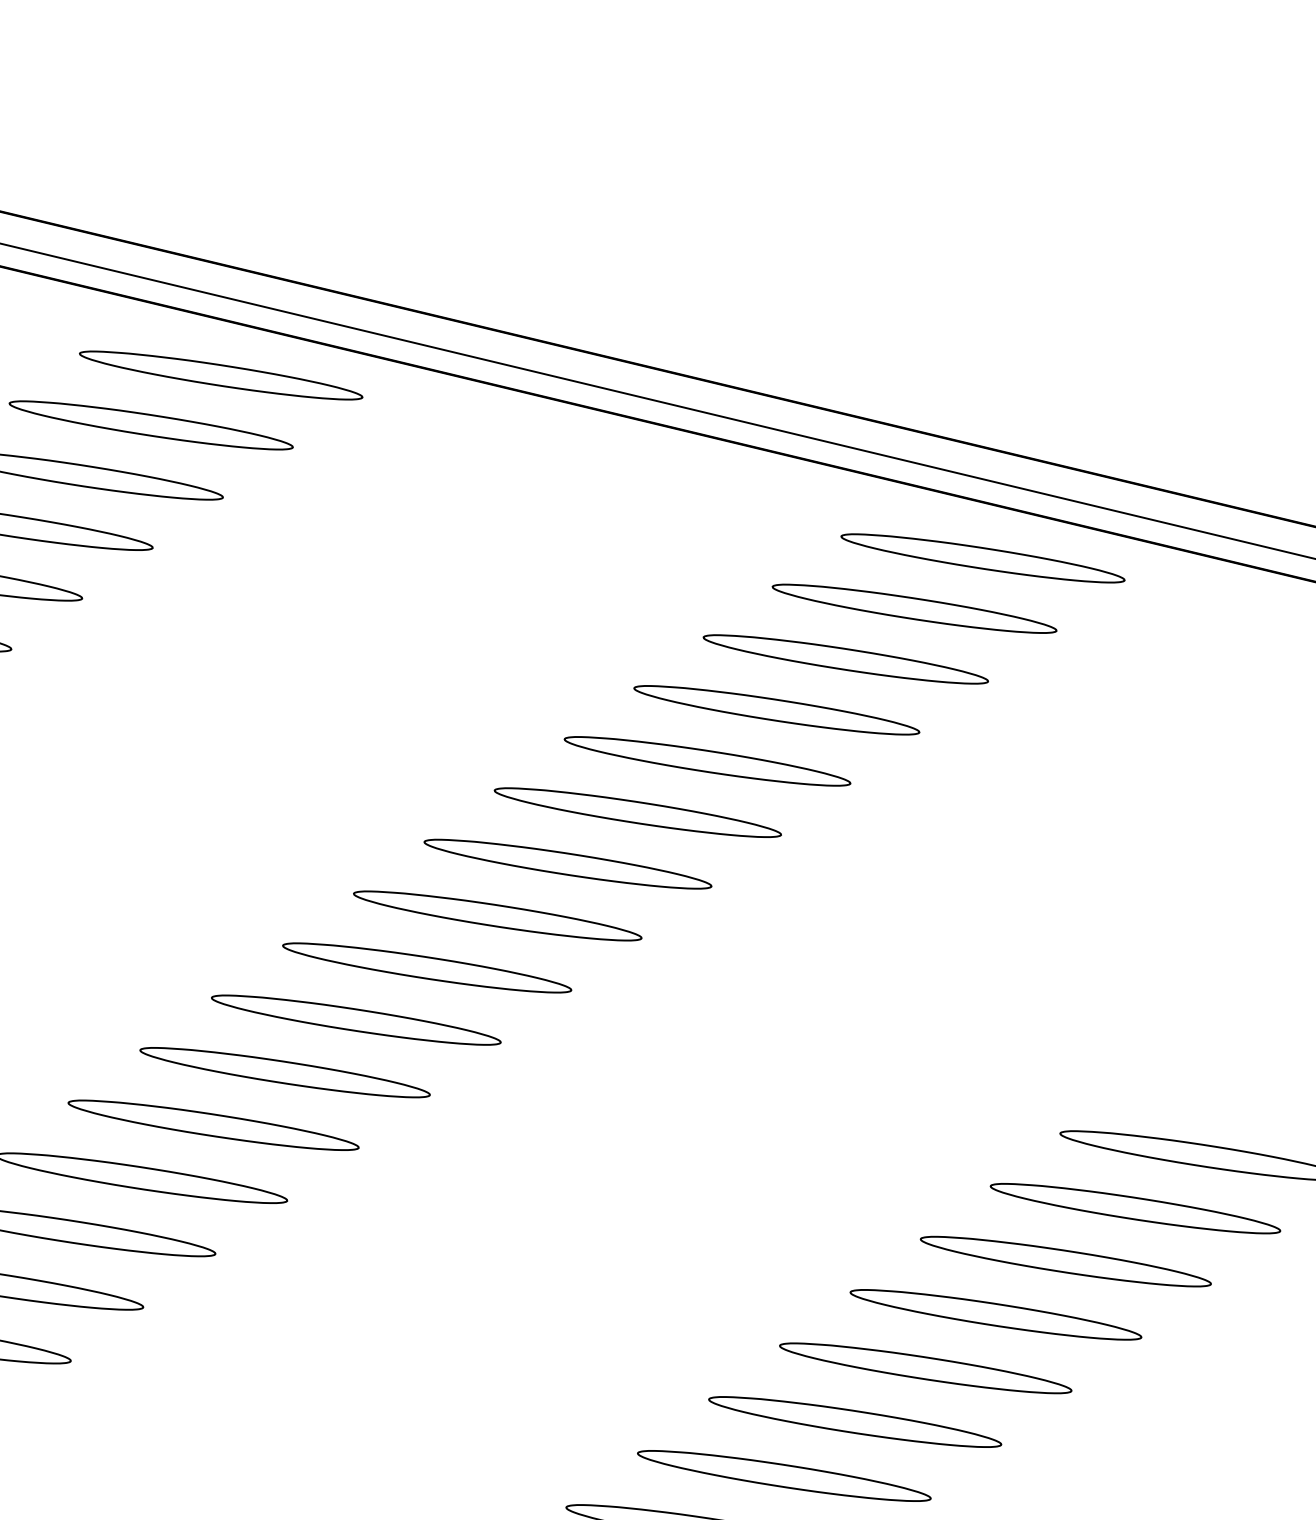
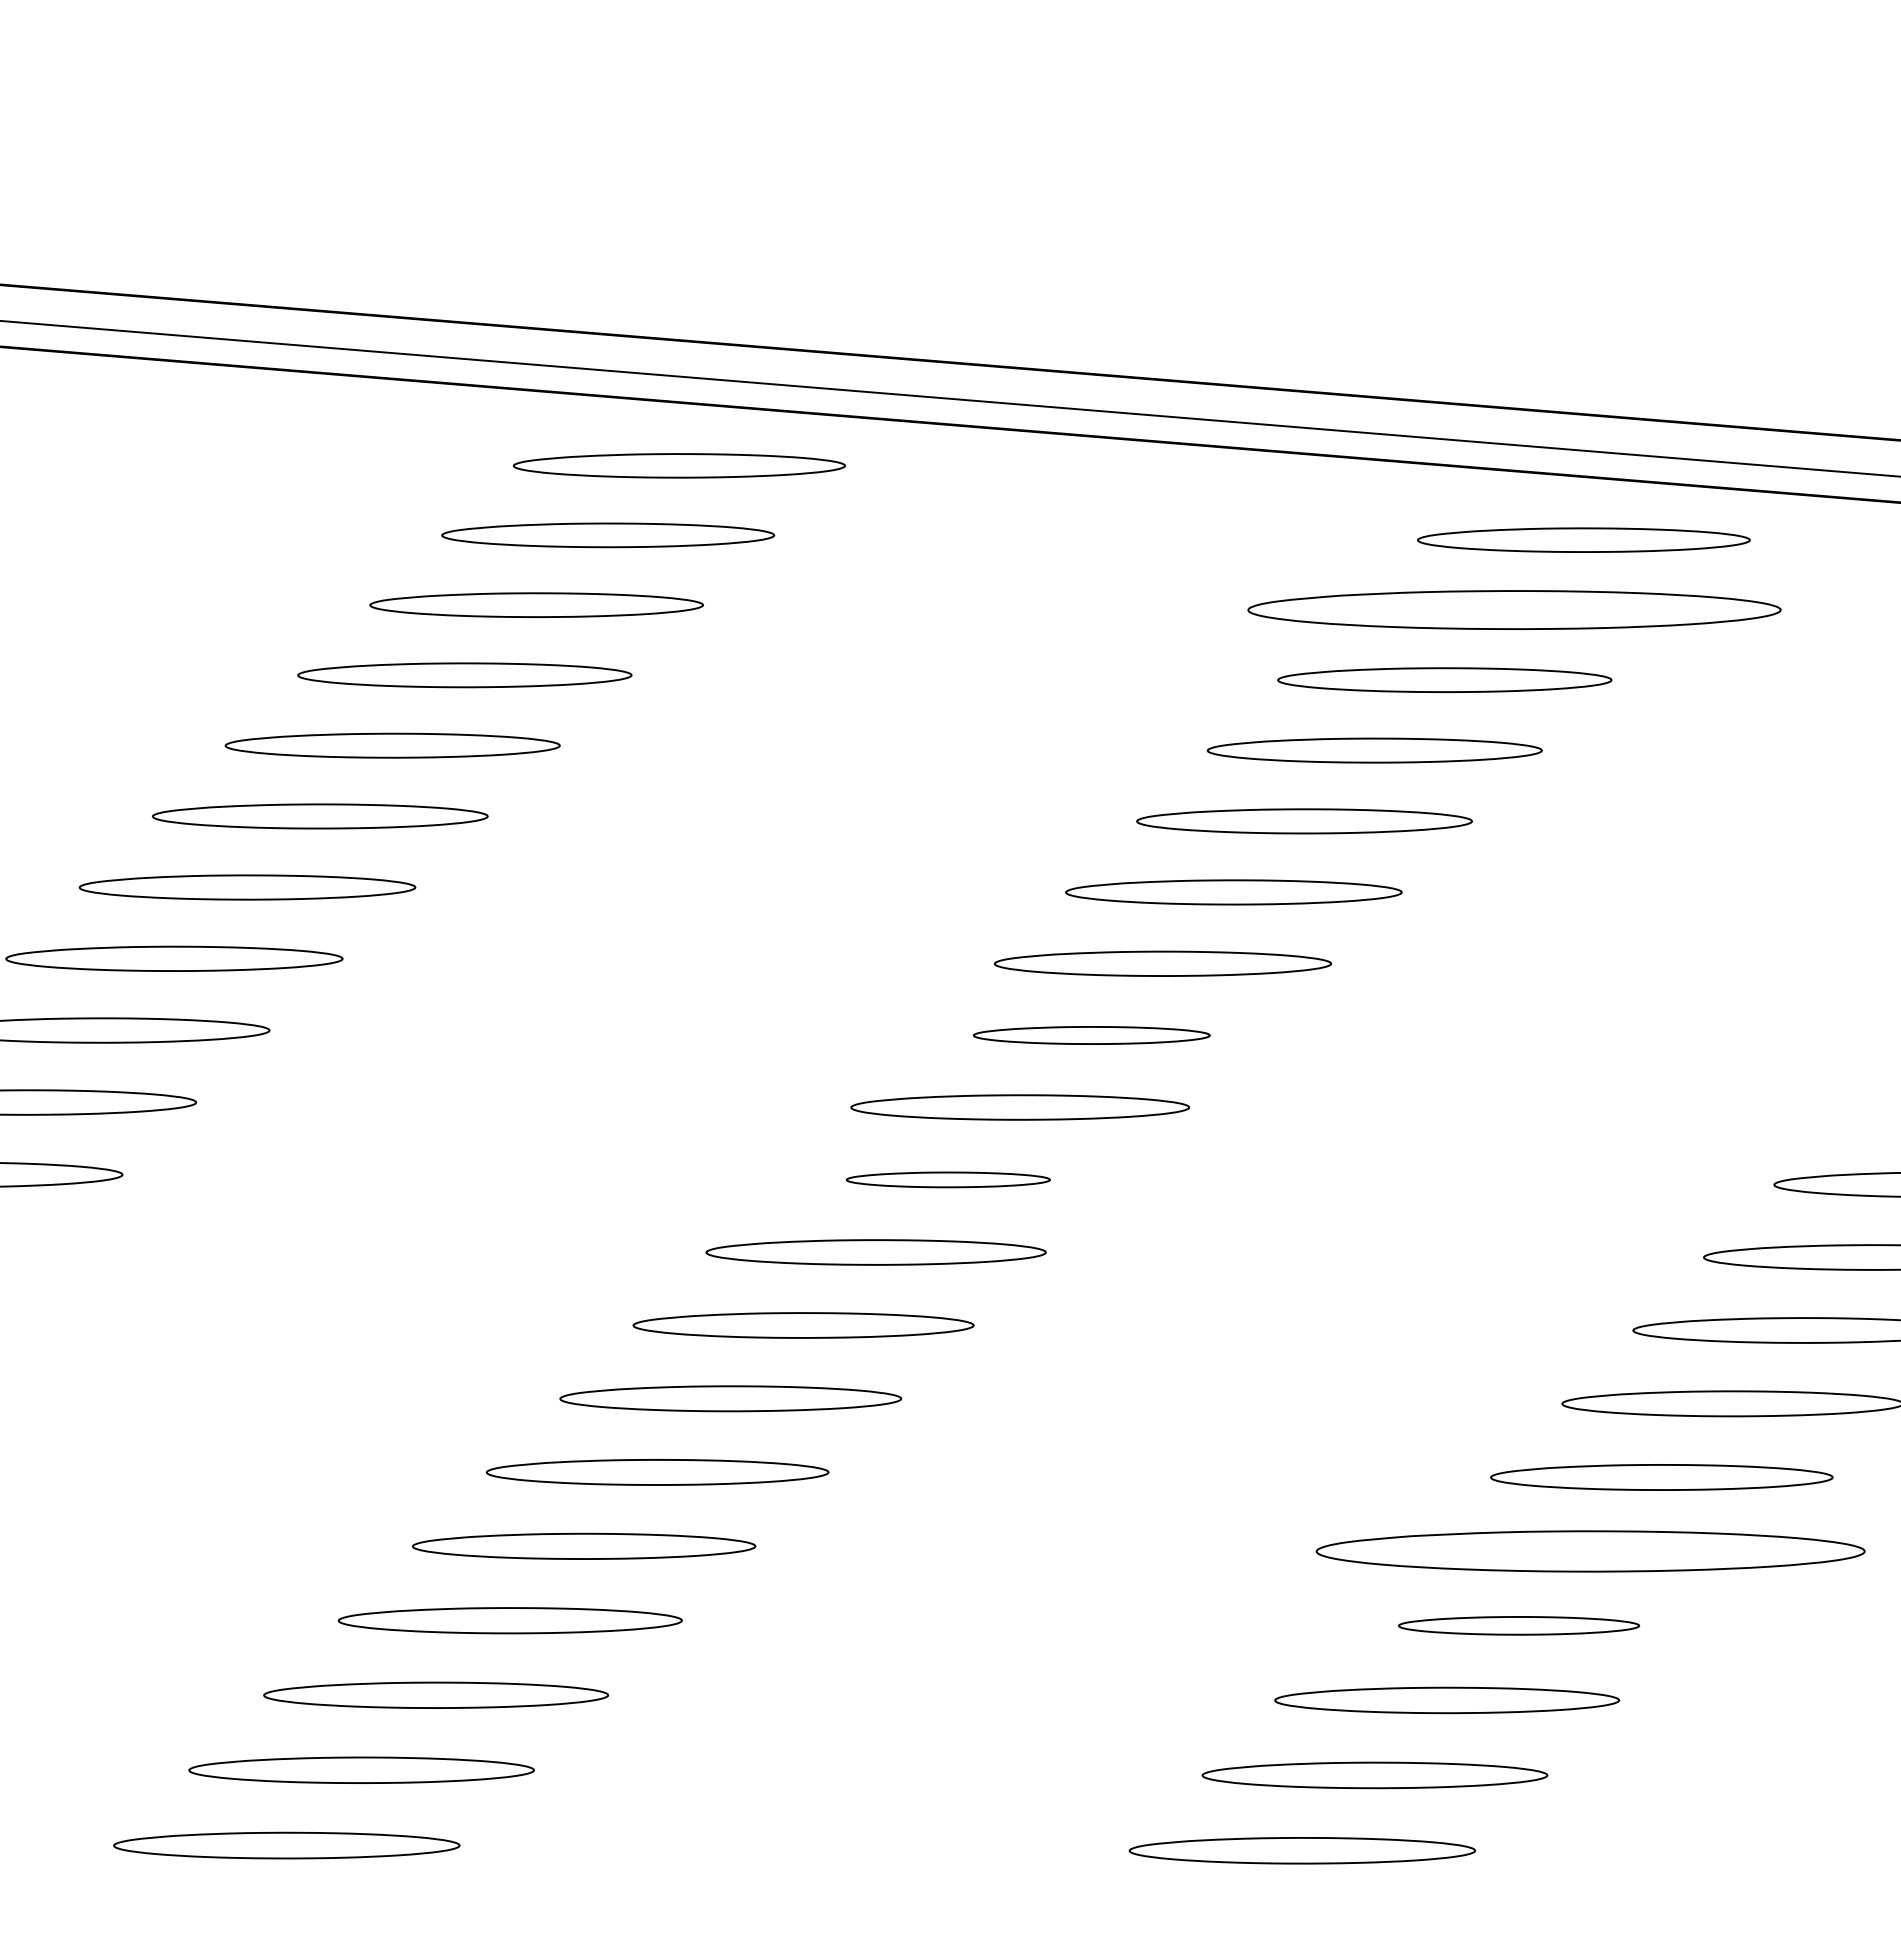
part: (914, 608) -> (1514, 609), size x1.6
part: (497, 915) -> (1091, 1035), size x0.7
part: (356, 1019) -> (948, 1179), size x0.6
part: (855, 1422) -> (1590, 1551), size x1.6
part: (783, 1475) -> (1518, 1625), size x0.7

